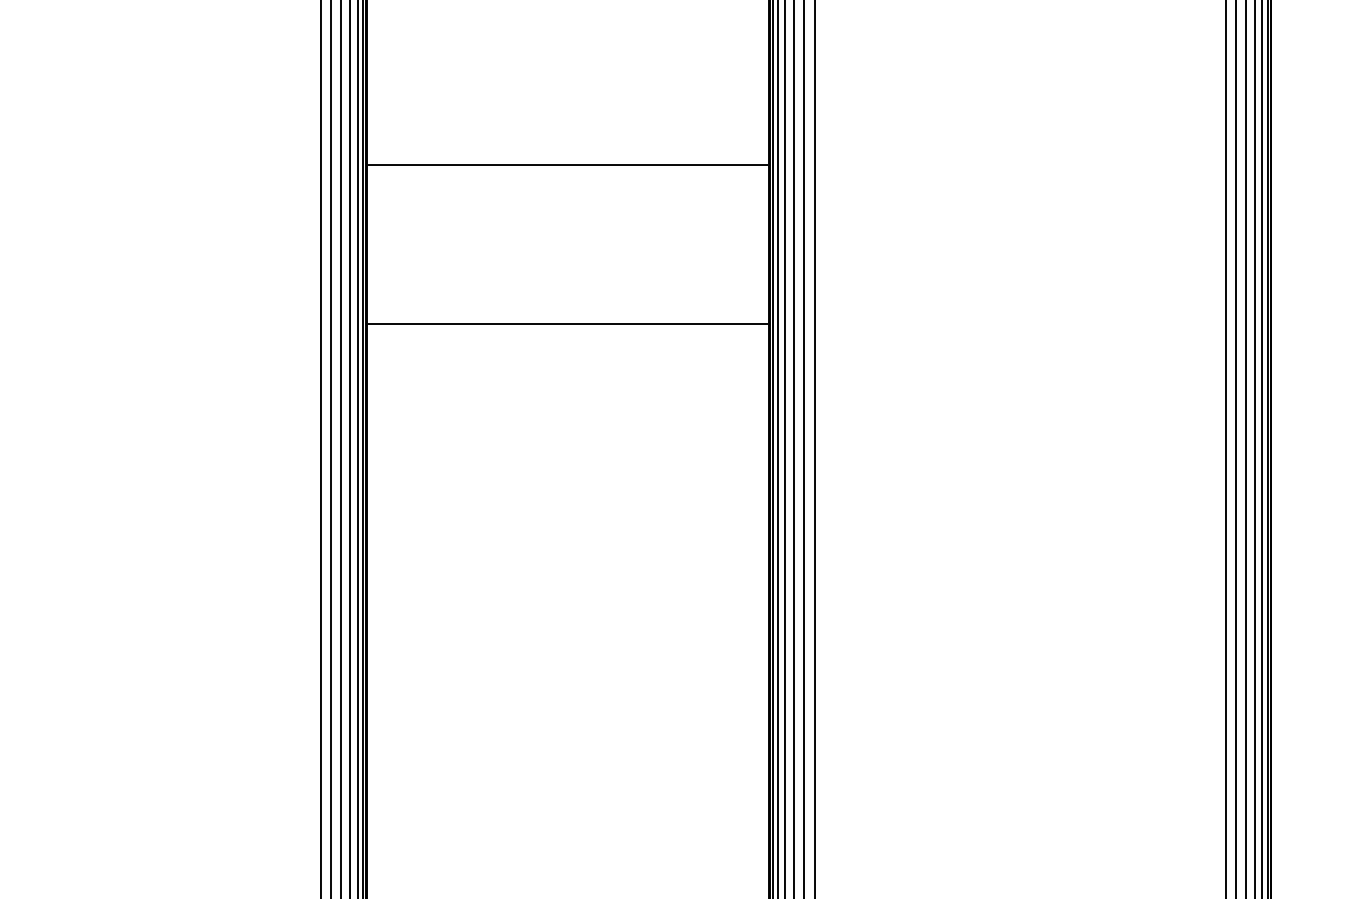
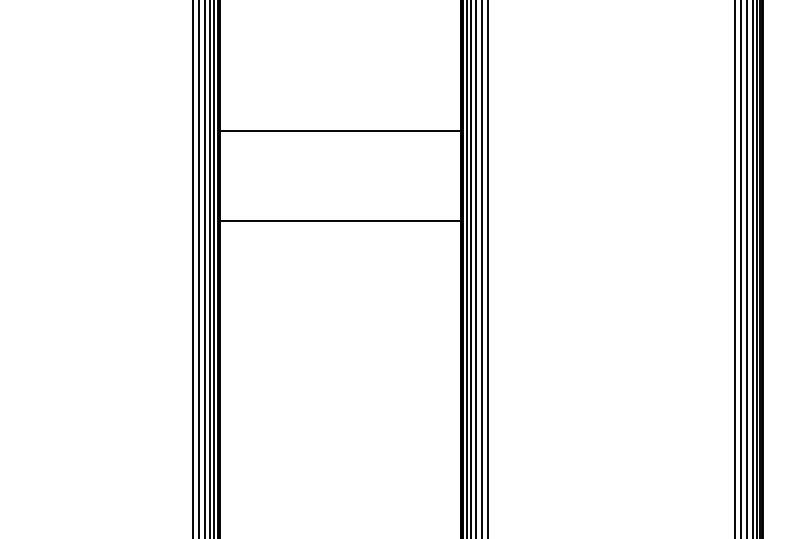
line: (567, 164) -> (340, 130), moved
line: (567, 324) -> (340, 221), moved

